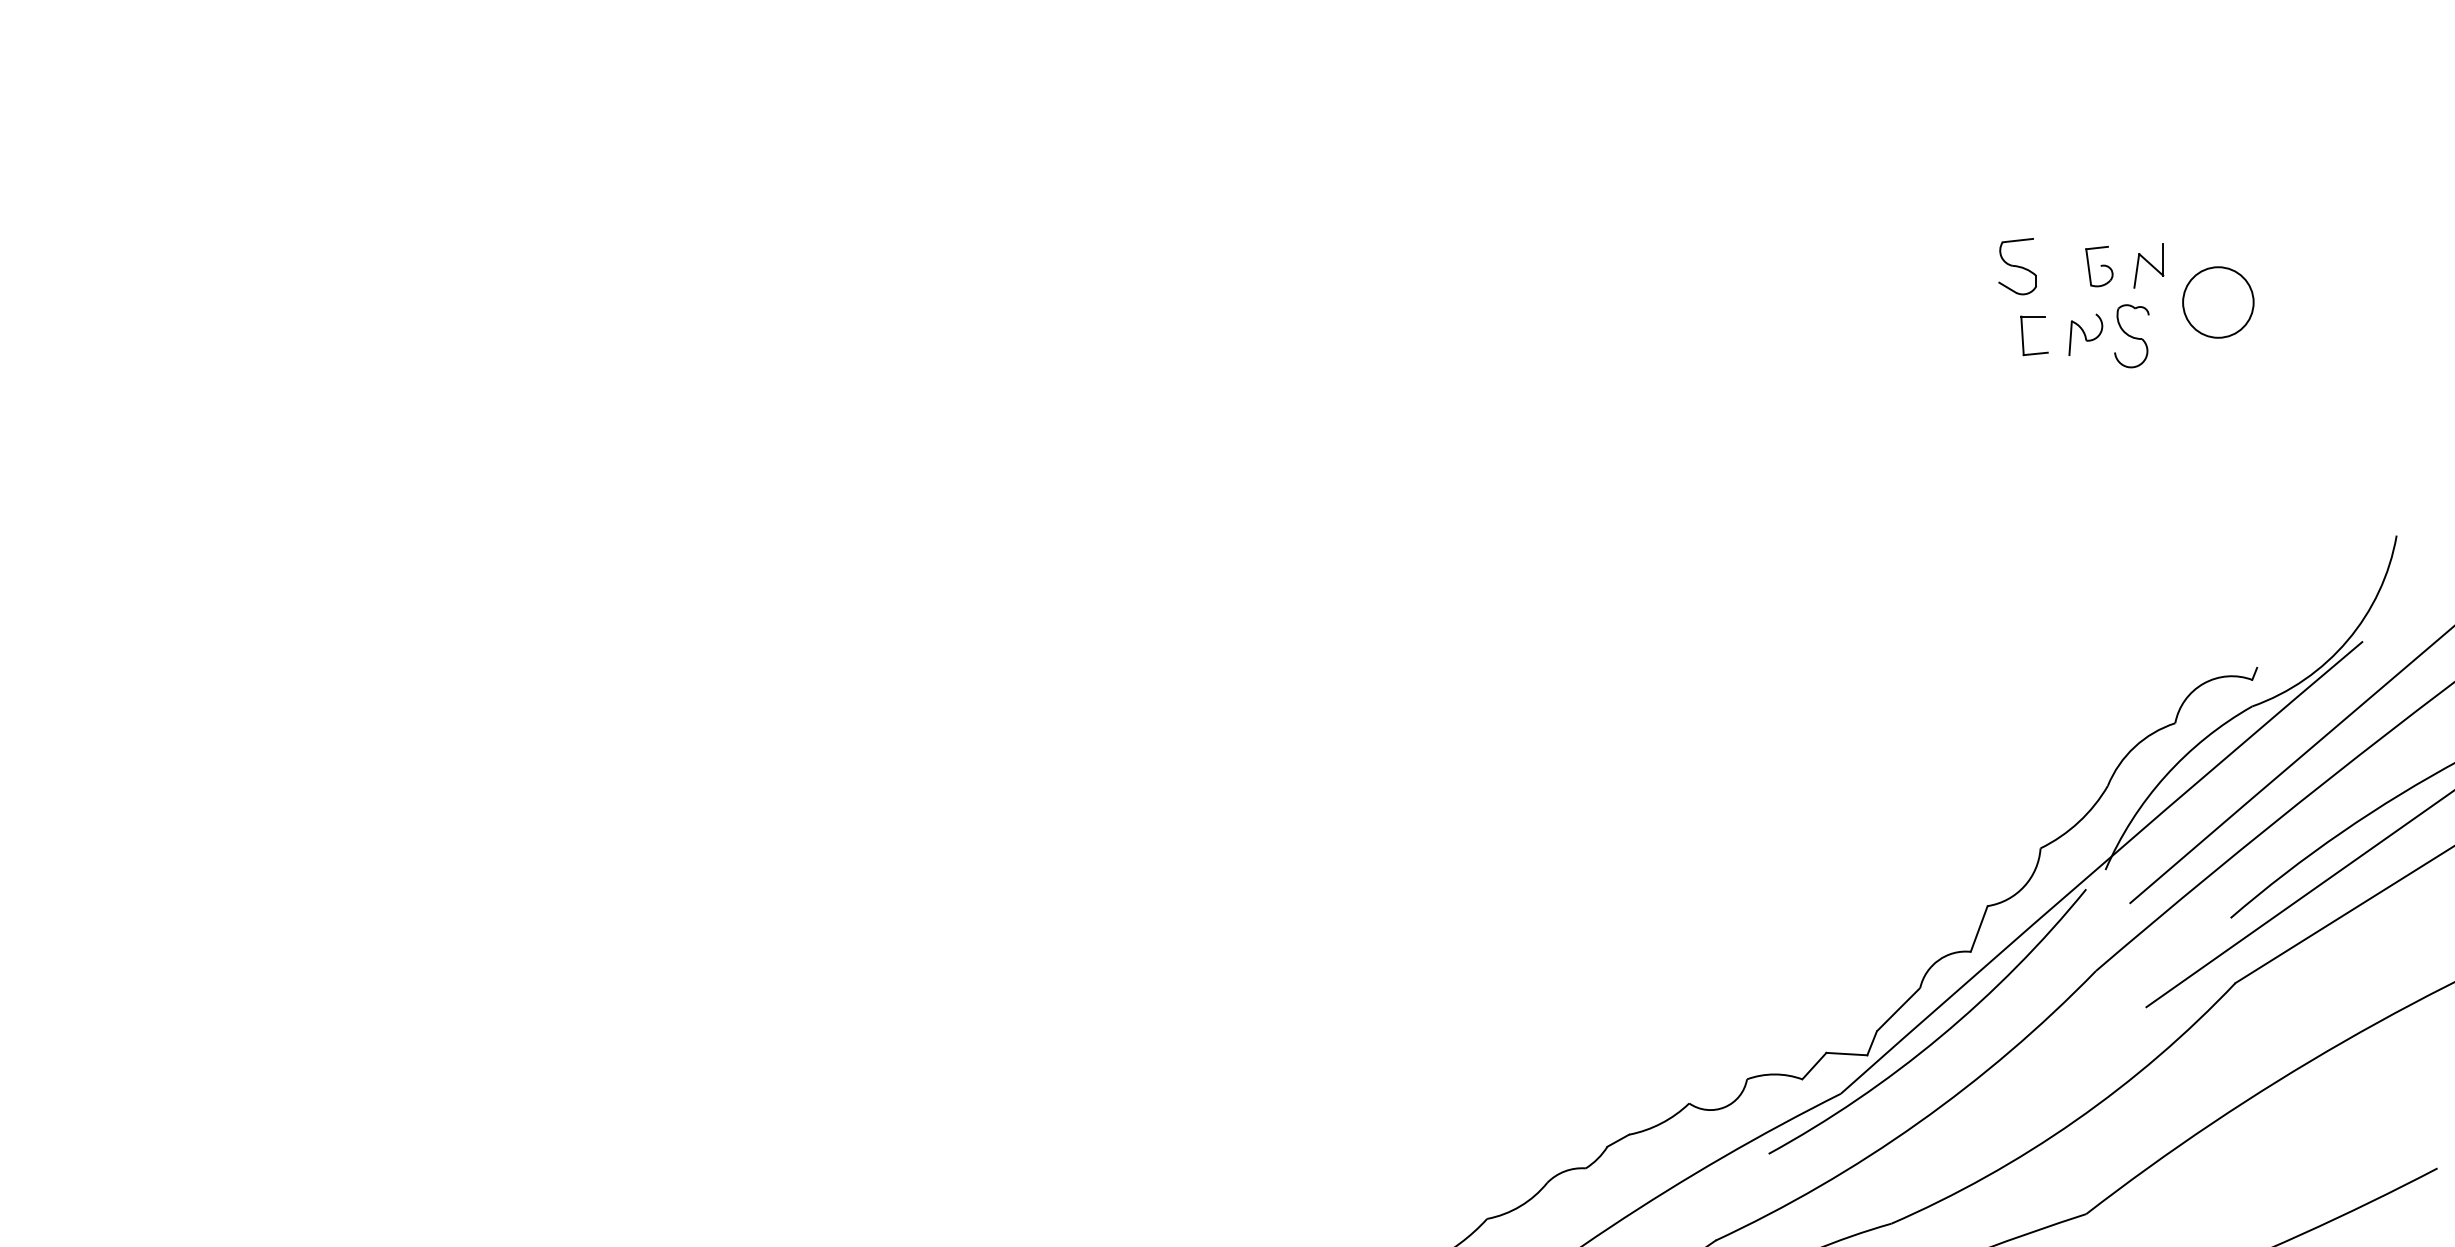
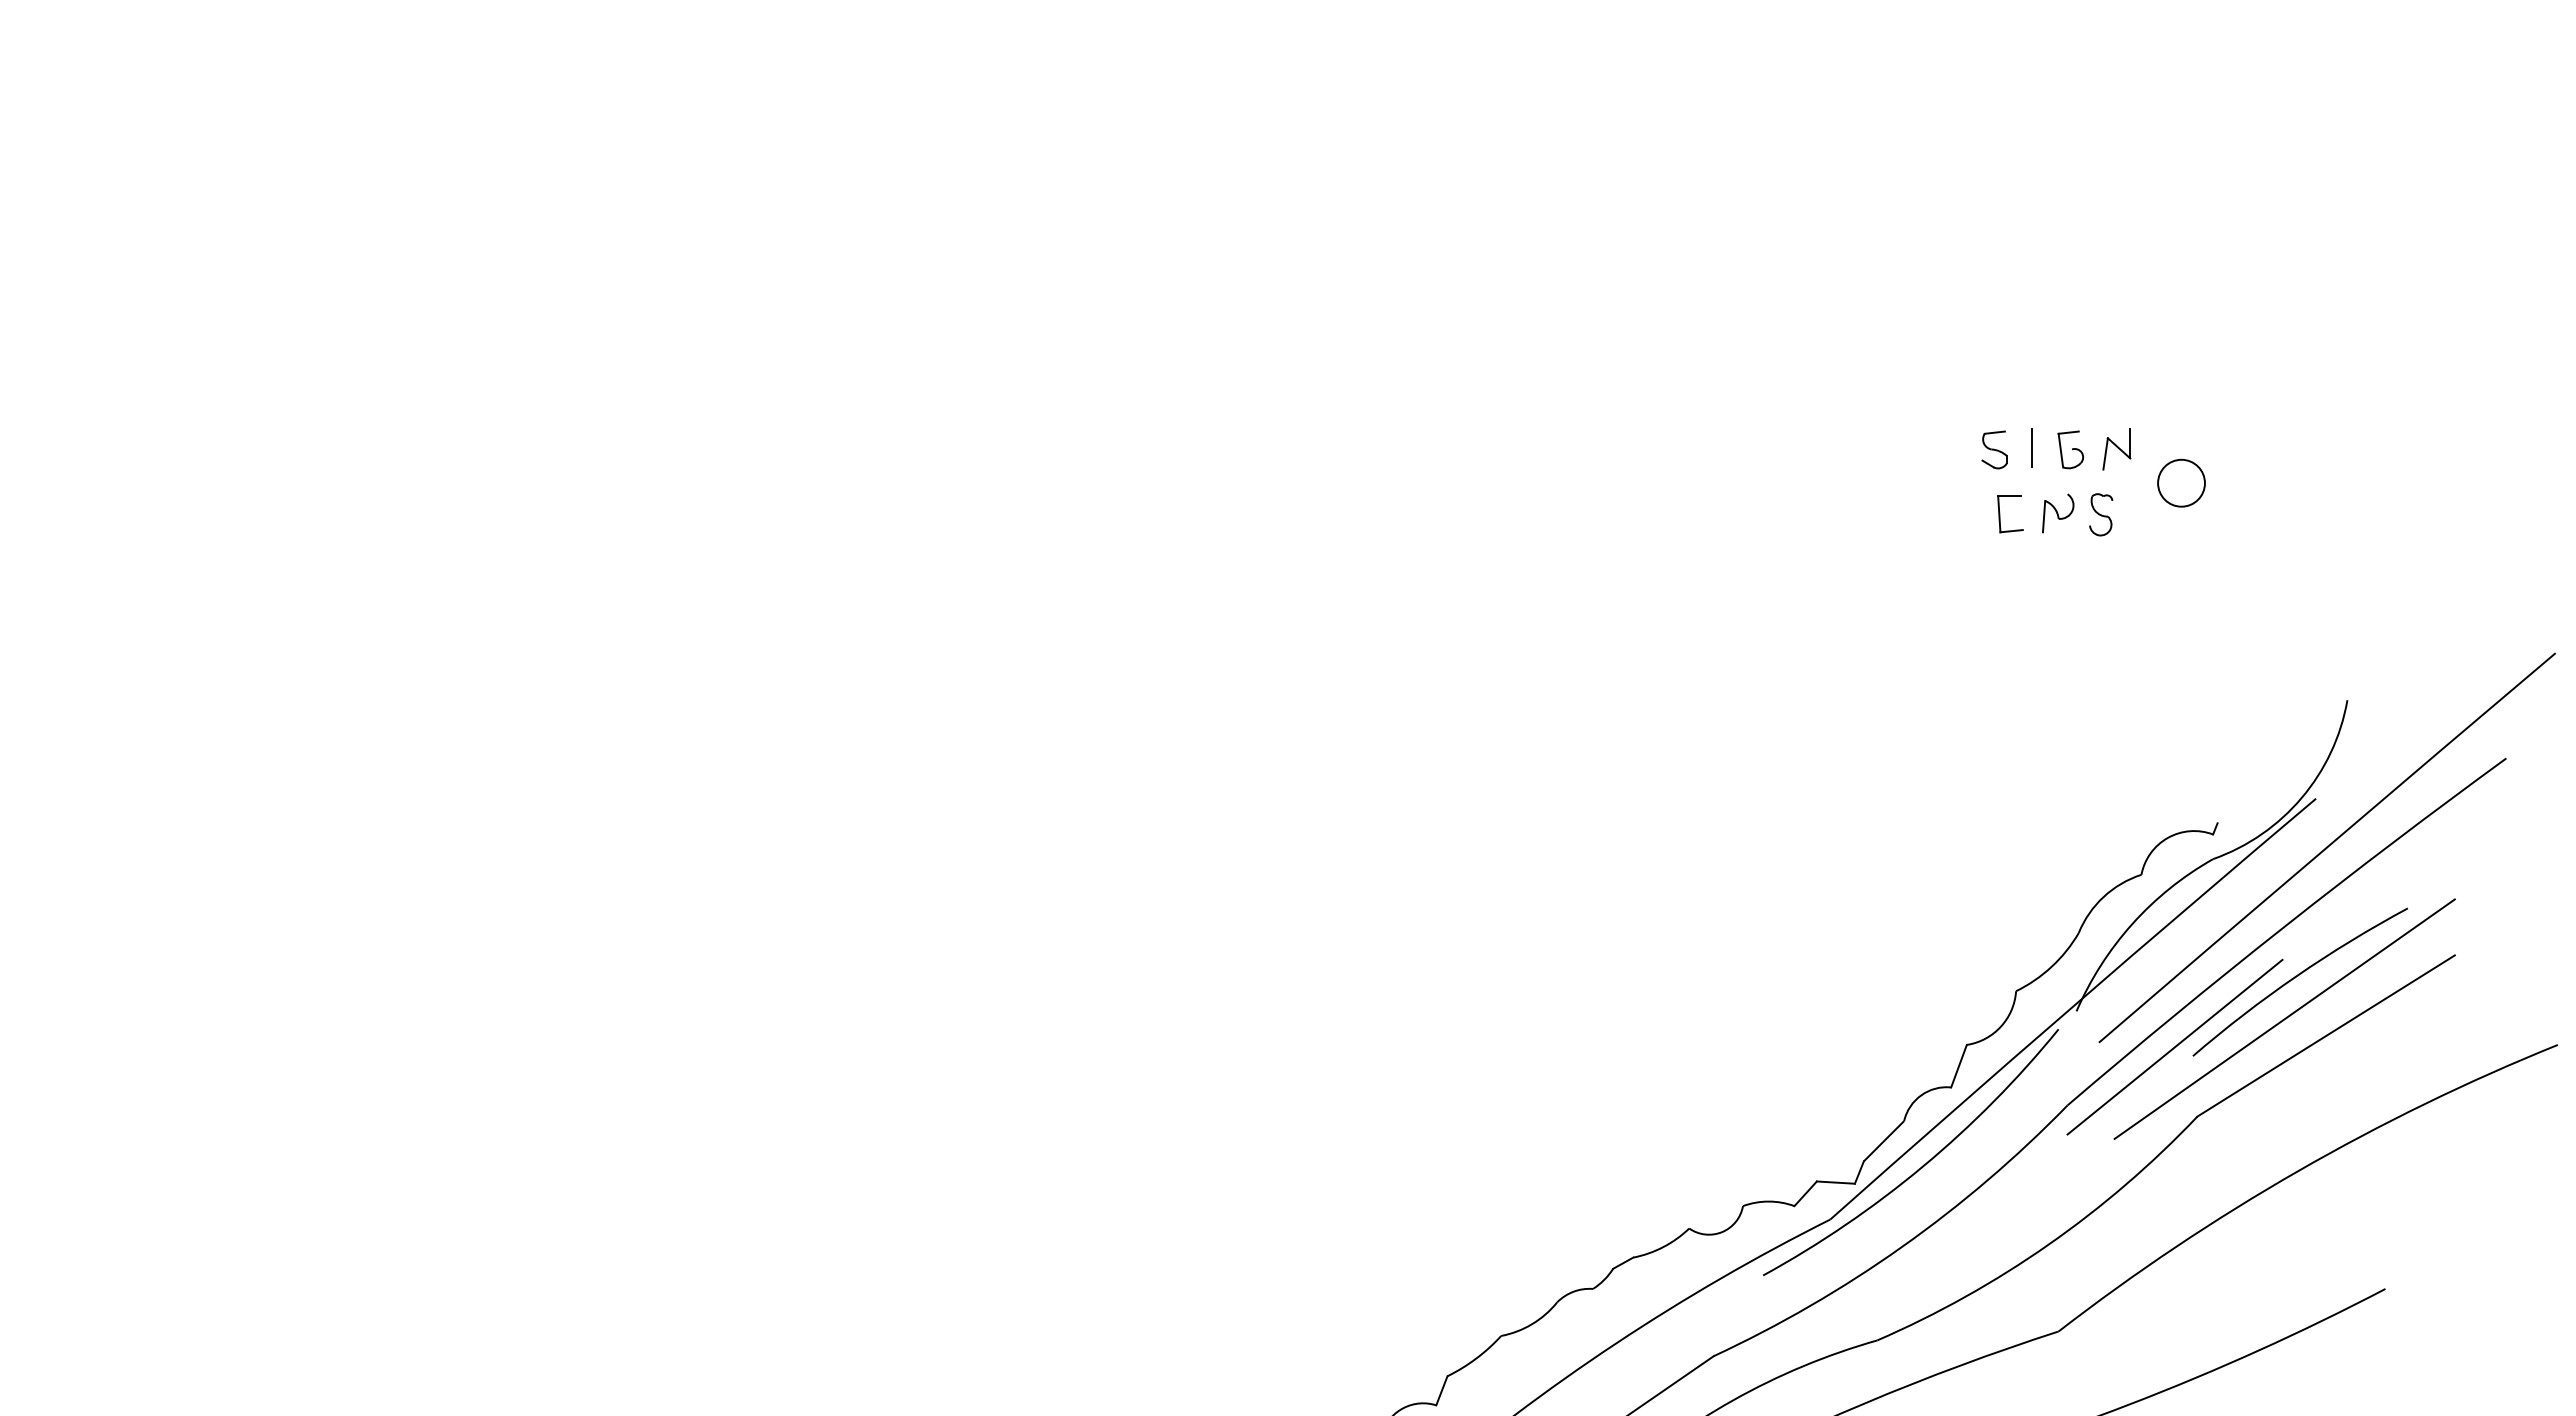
line: (2057, 265) -> (2031, 448), added
part: (2017, 266) -> (1994, 449), size x0.71
circle: (2218, 301) -> (2181, 482), size x0.71
part: (2132, 336) -> (2101, 514), size x0.71
line: (2210, 907) -> (2174, 1046), added

